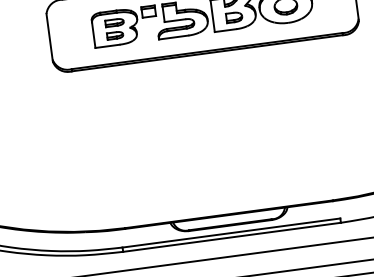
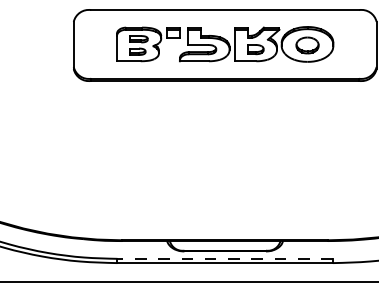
line: (231, 232) -> (225, 258), solid -> dashed

